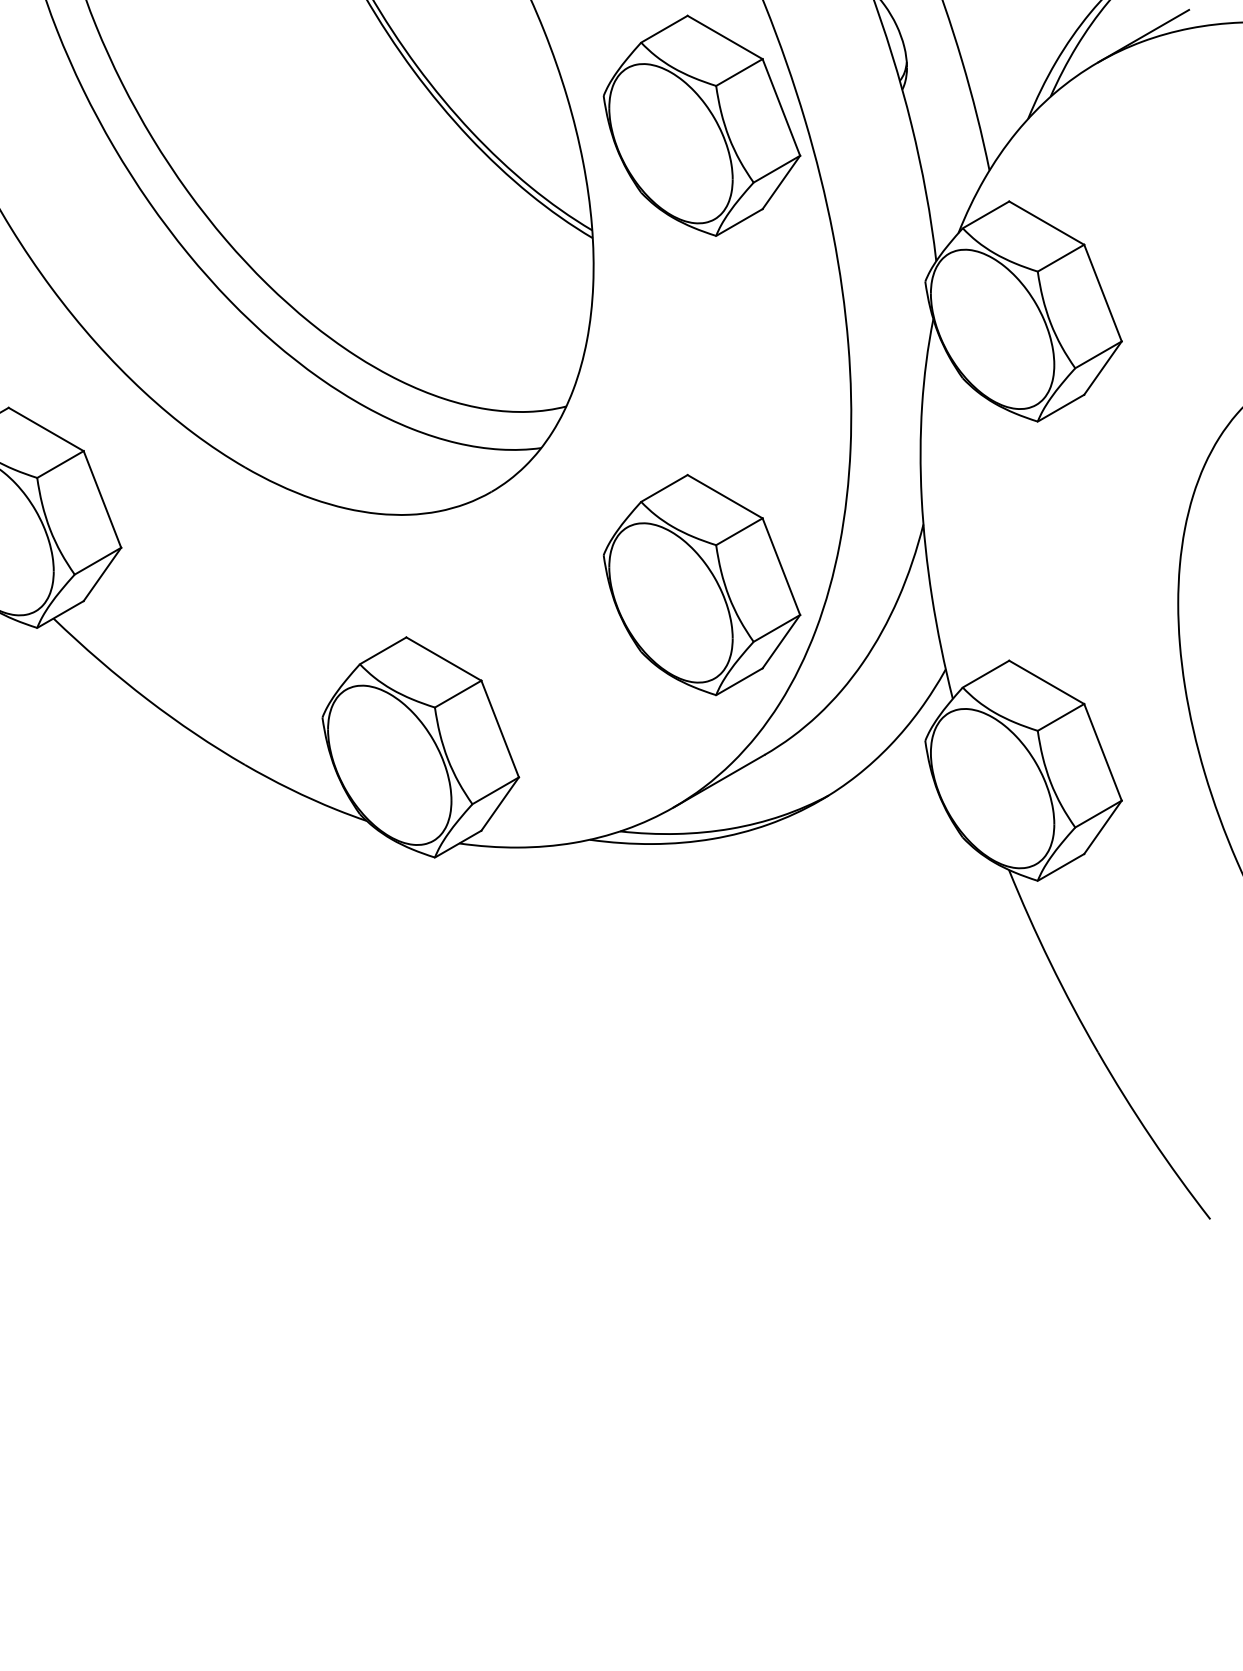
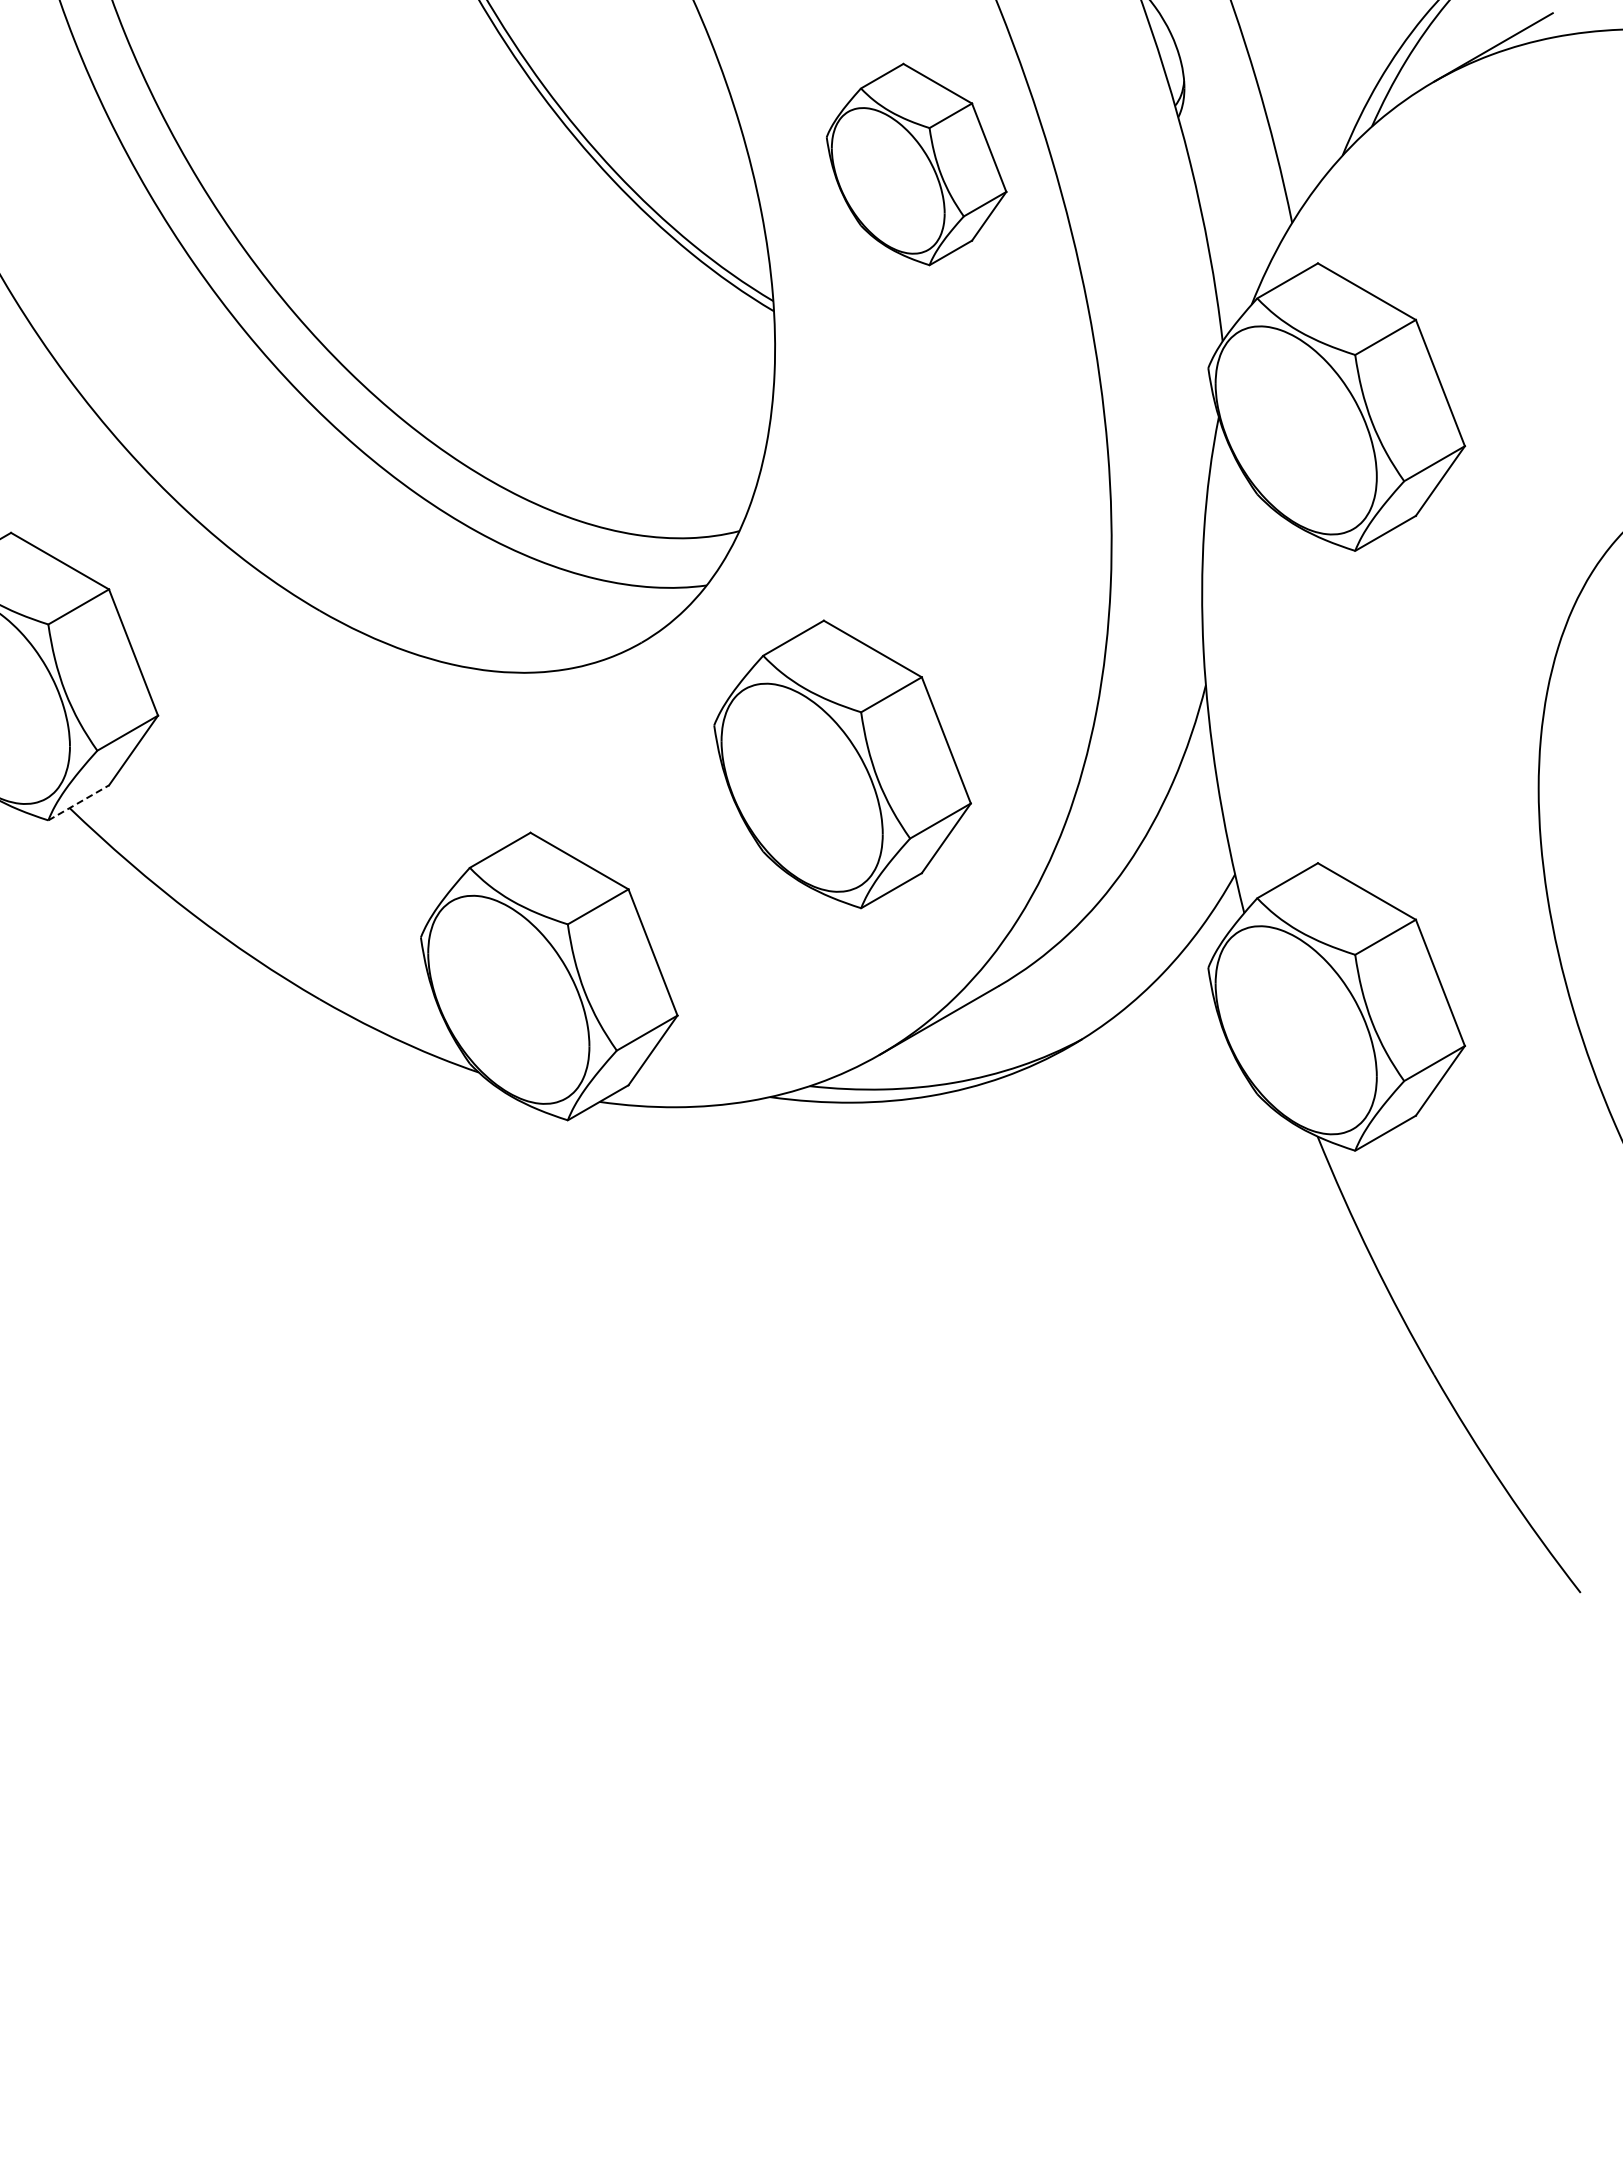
part: (701, 125) -> (916, 164), size x0.7
part: (701, 585) -> (842, 764), moved
line: (61, 614) -> (79, 802), solid -> dashed

